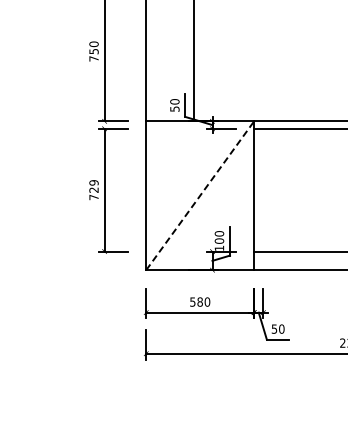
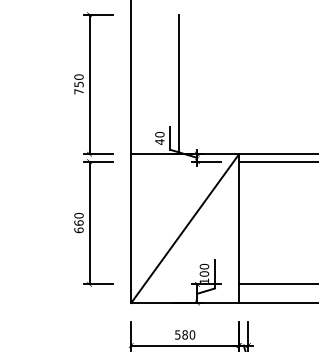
text: (174, 109) -> (159, 142), 50 -> 40
text: (93, 190) -> (78, 223), 729 -> 660
line: (200, 195) -> (185, 228), dashed -> solid

